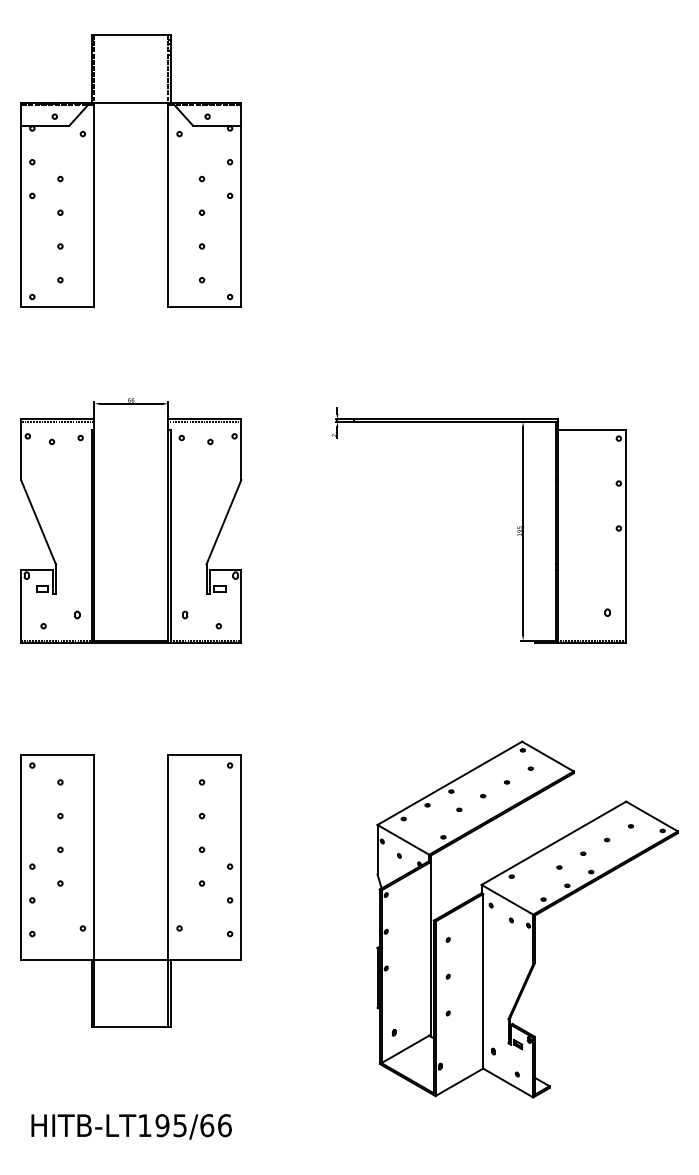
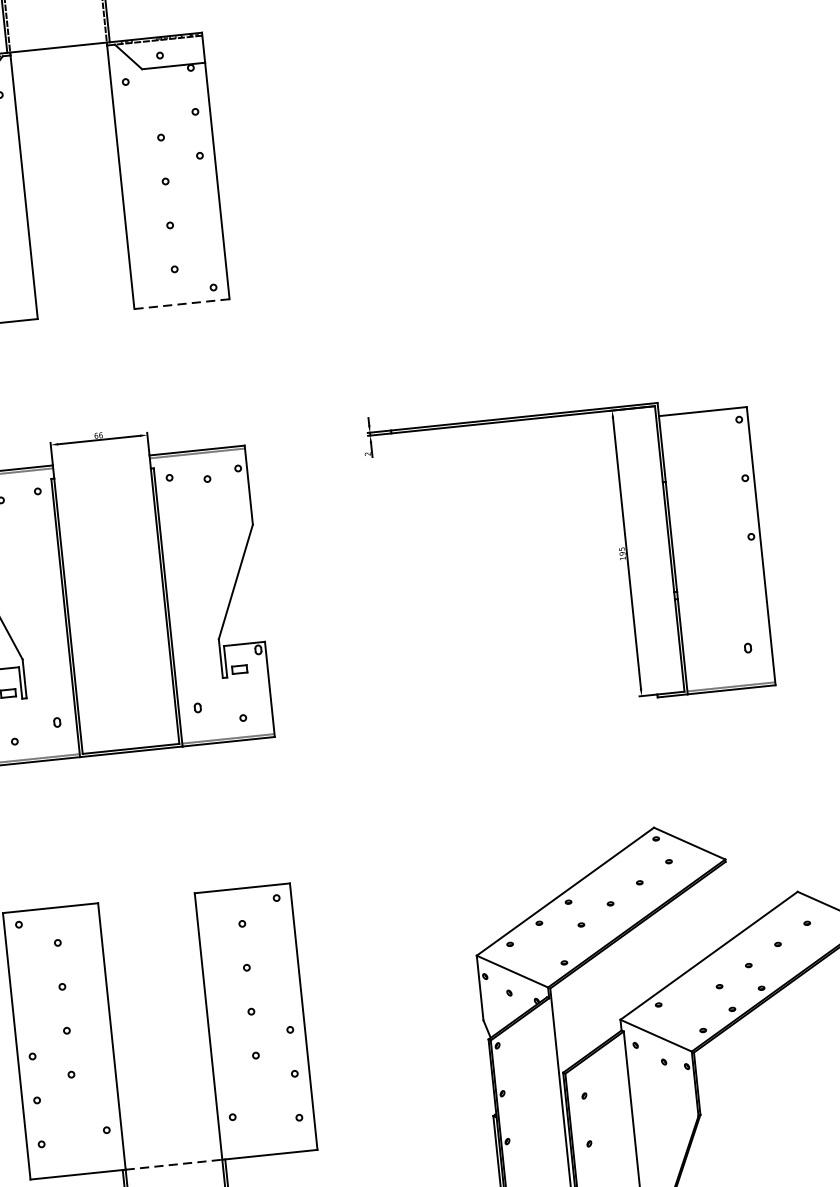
line: (204, 307) -> (181, 304), solid -> dashed
line: (131, 959) -> (174, 1164), solid -> dashed

